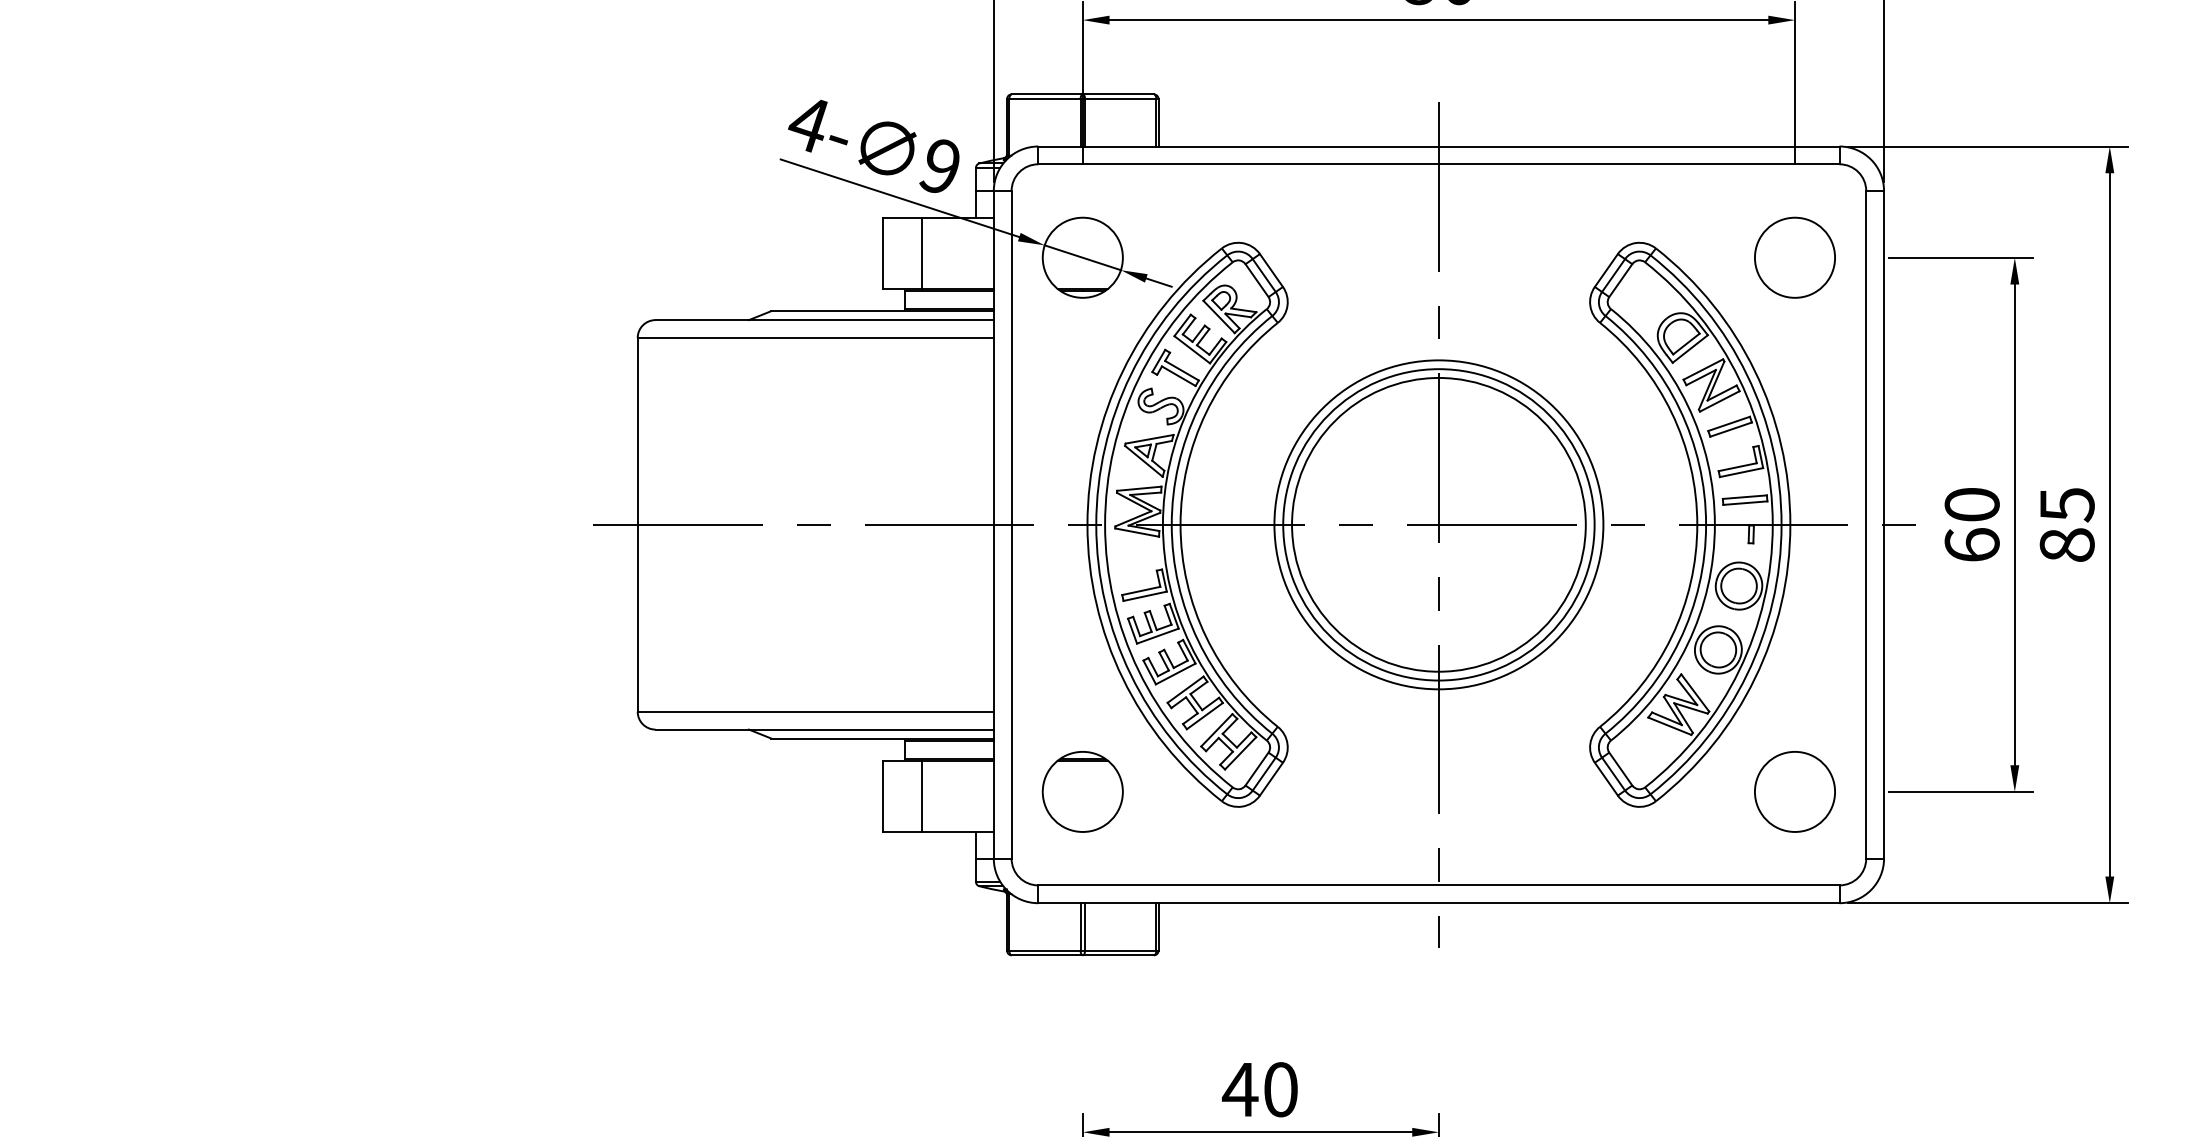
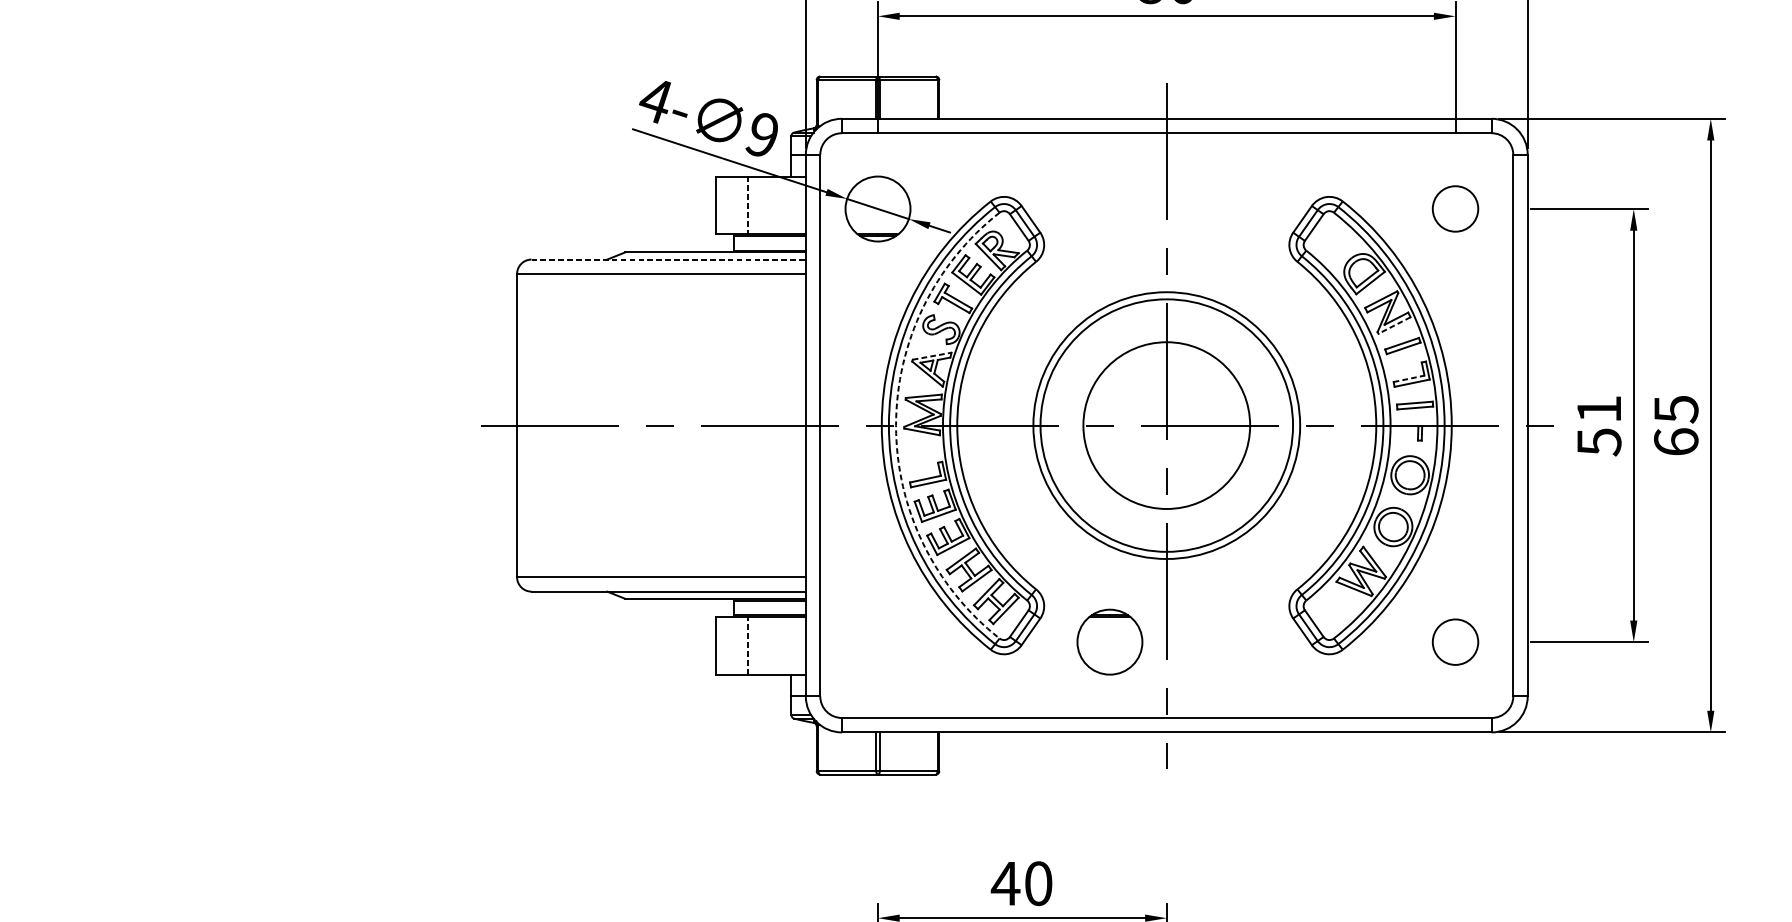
line: (922, 253) -> (748, 205), solid -> dashed
circle: (1794, 257) -> (1455, 208), size x0.7
line: (825, 320) -> (669, 259), solid -> dashed
line: (1719, 401) -> (1394, 325), solid -> dashed
line: (1150, 439) -> (932, 356), solid -> dashed
line: (1738, 467) -> (1409, 379), solid -> dashed
arc: (1105, 524) -> (896, 425), solid -> dashed
circle: (1438, 524) -> (1166, 425), size x0.7
text: (1971, 525) -> (1598, 426), 60 -> 51
text: (2066, 544) -> (1675, 441), 85 -> 65
part: (1082, 791) -> (1109, 641), moved
circle: (1794, 791) -> (1455, 641), size x0.7
line: (922, 796) -> (748, 645), solid -> dashed

